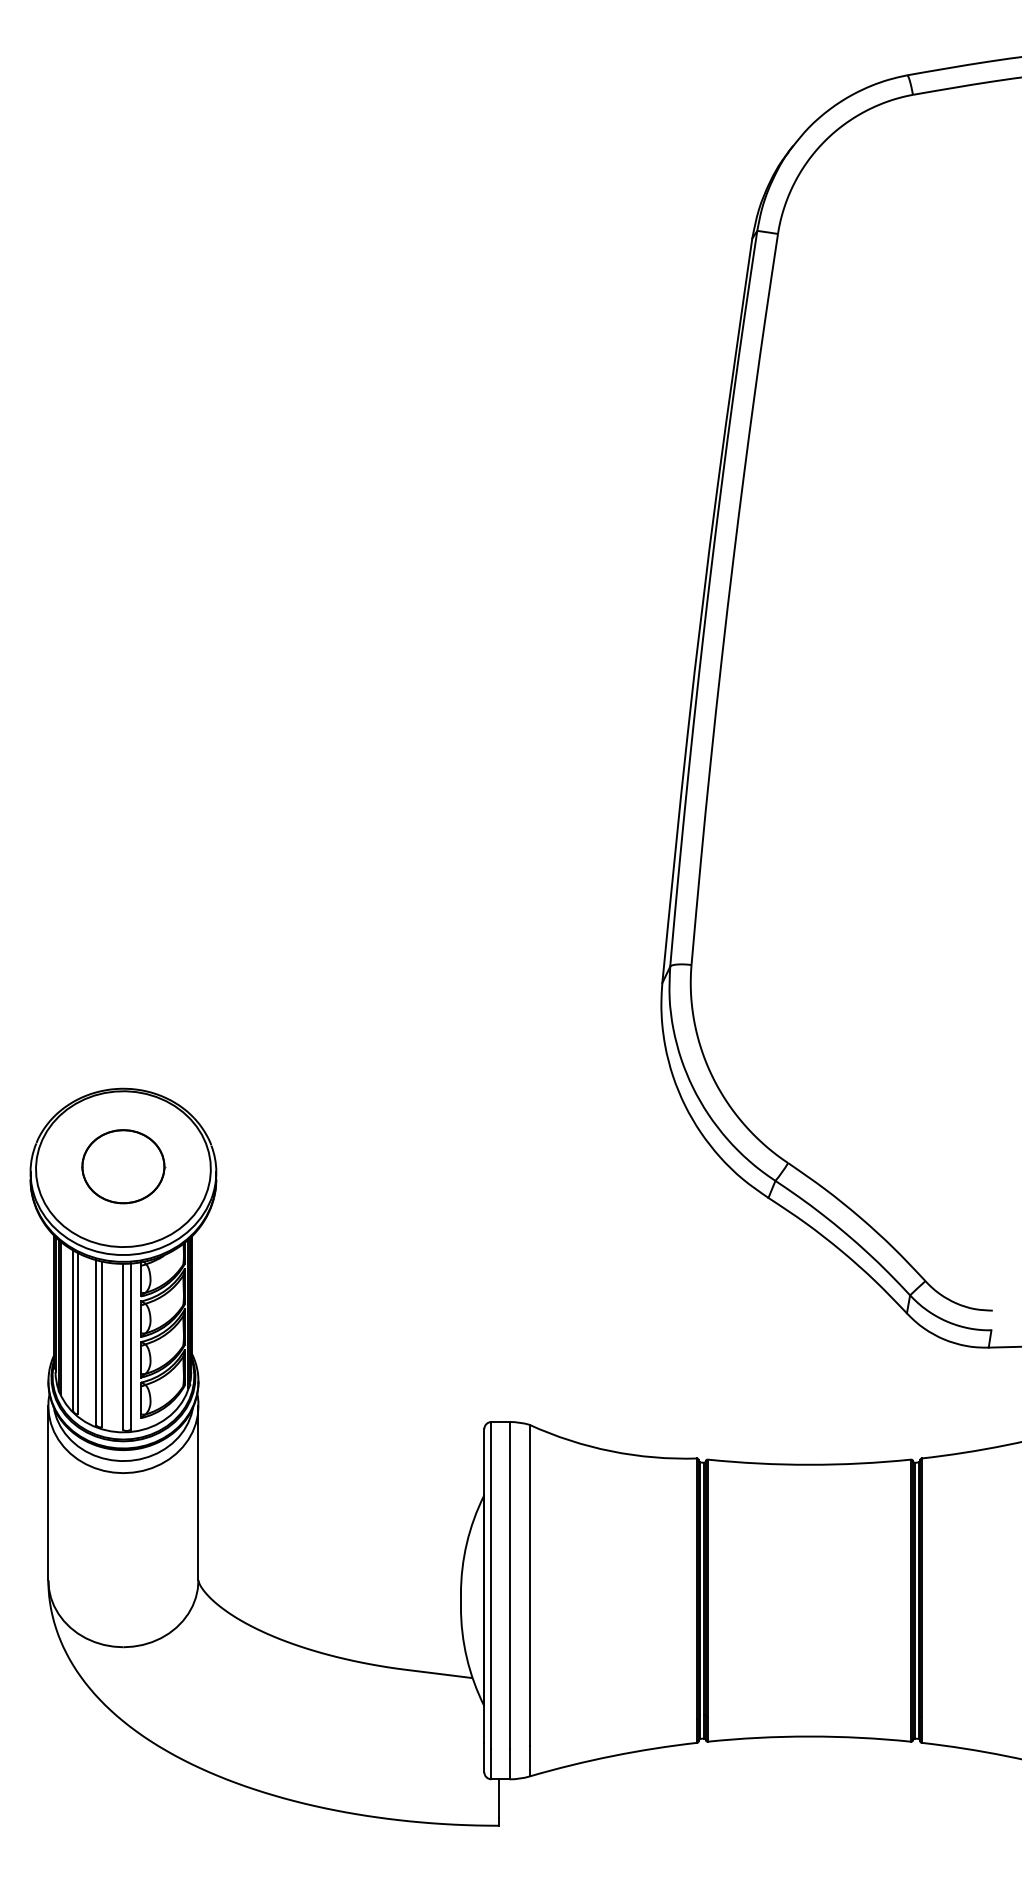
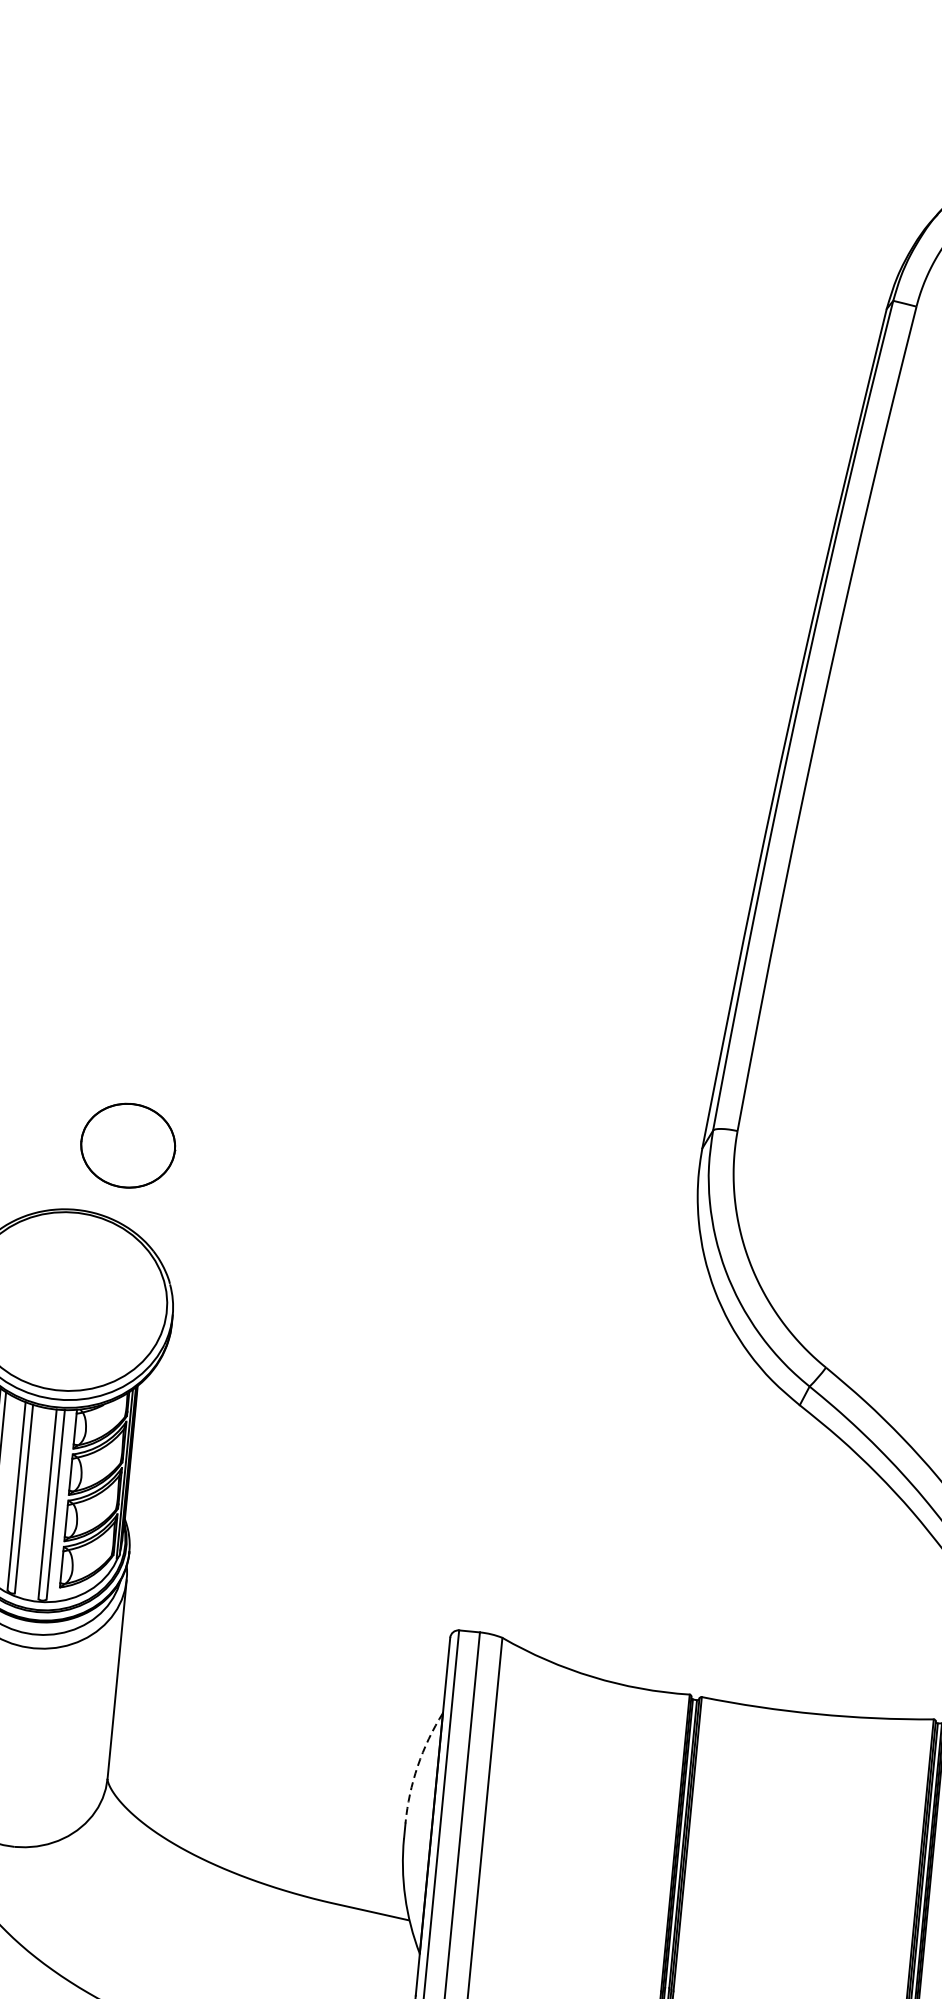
part: (123, 1166) -> (128, 1145), moved
arc: (466, 1543) -> (417, 1766), solid -> dashed

